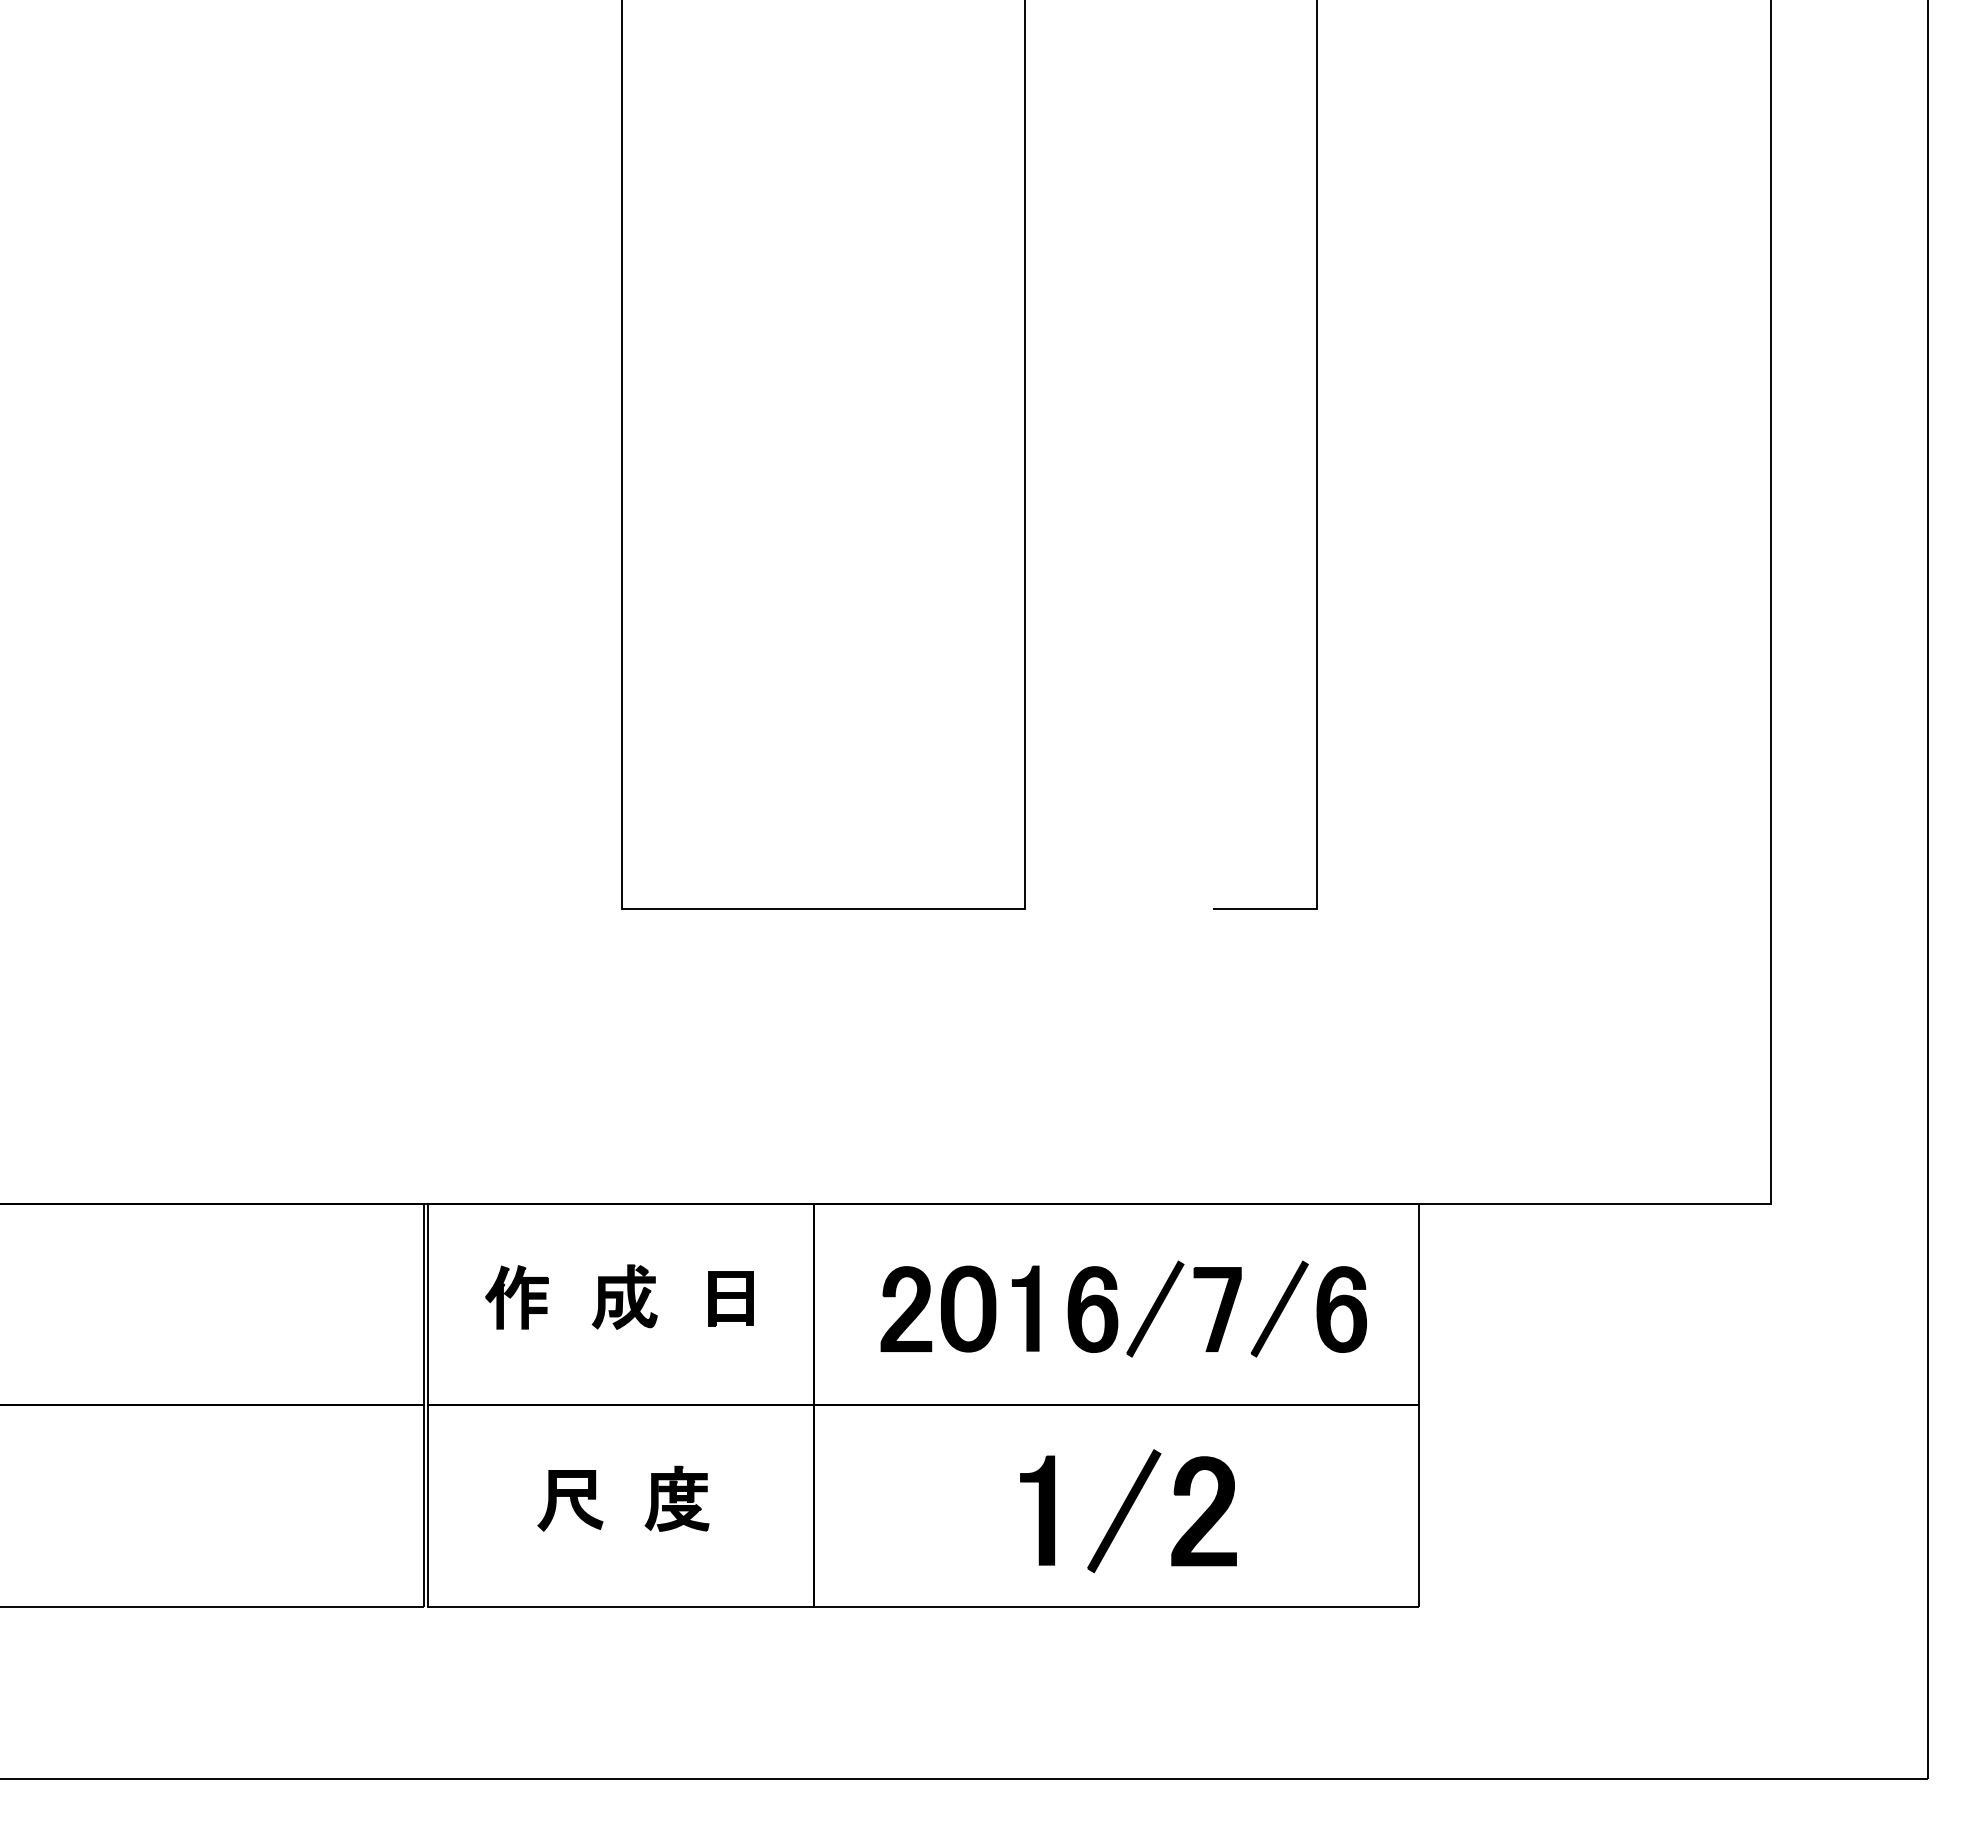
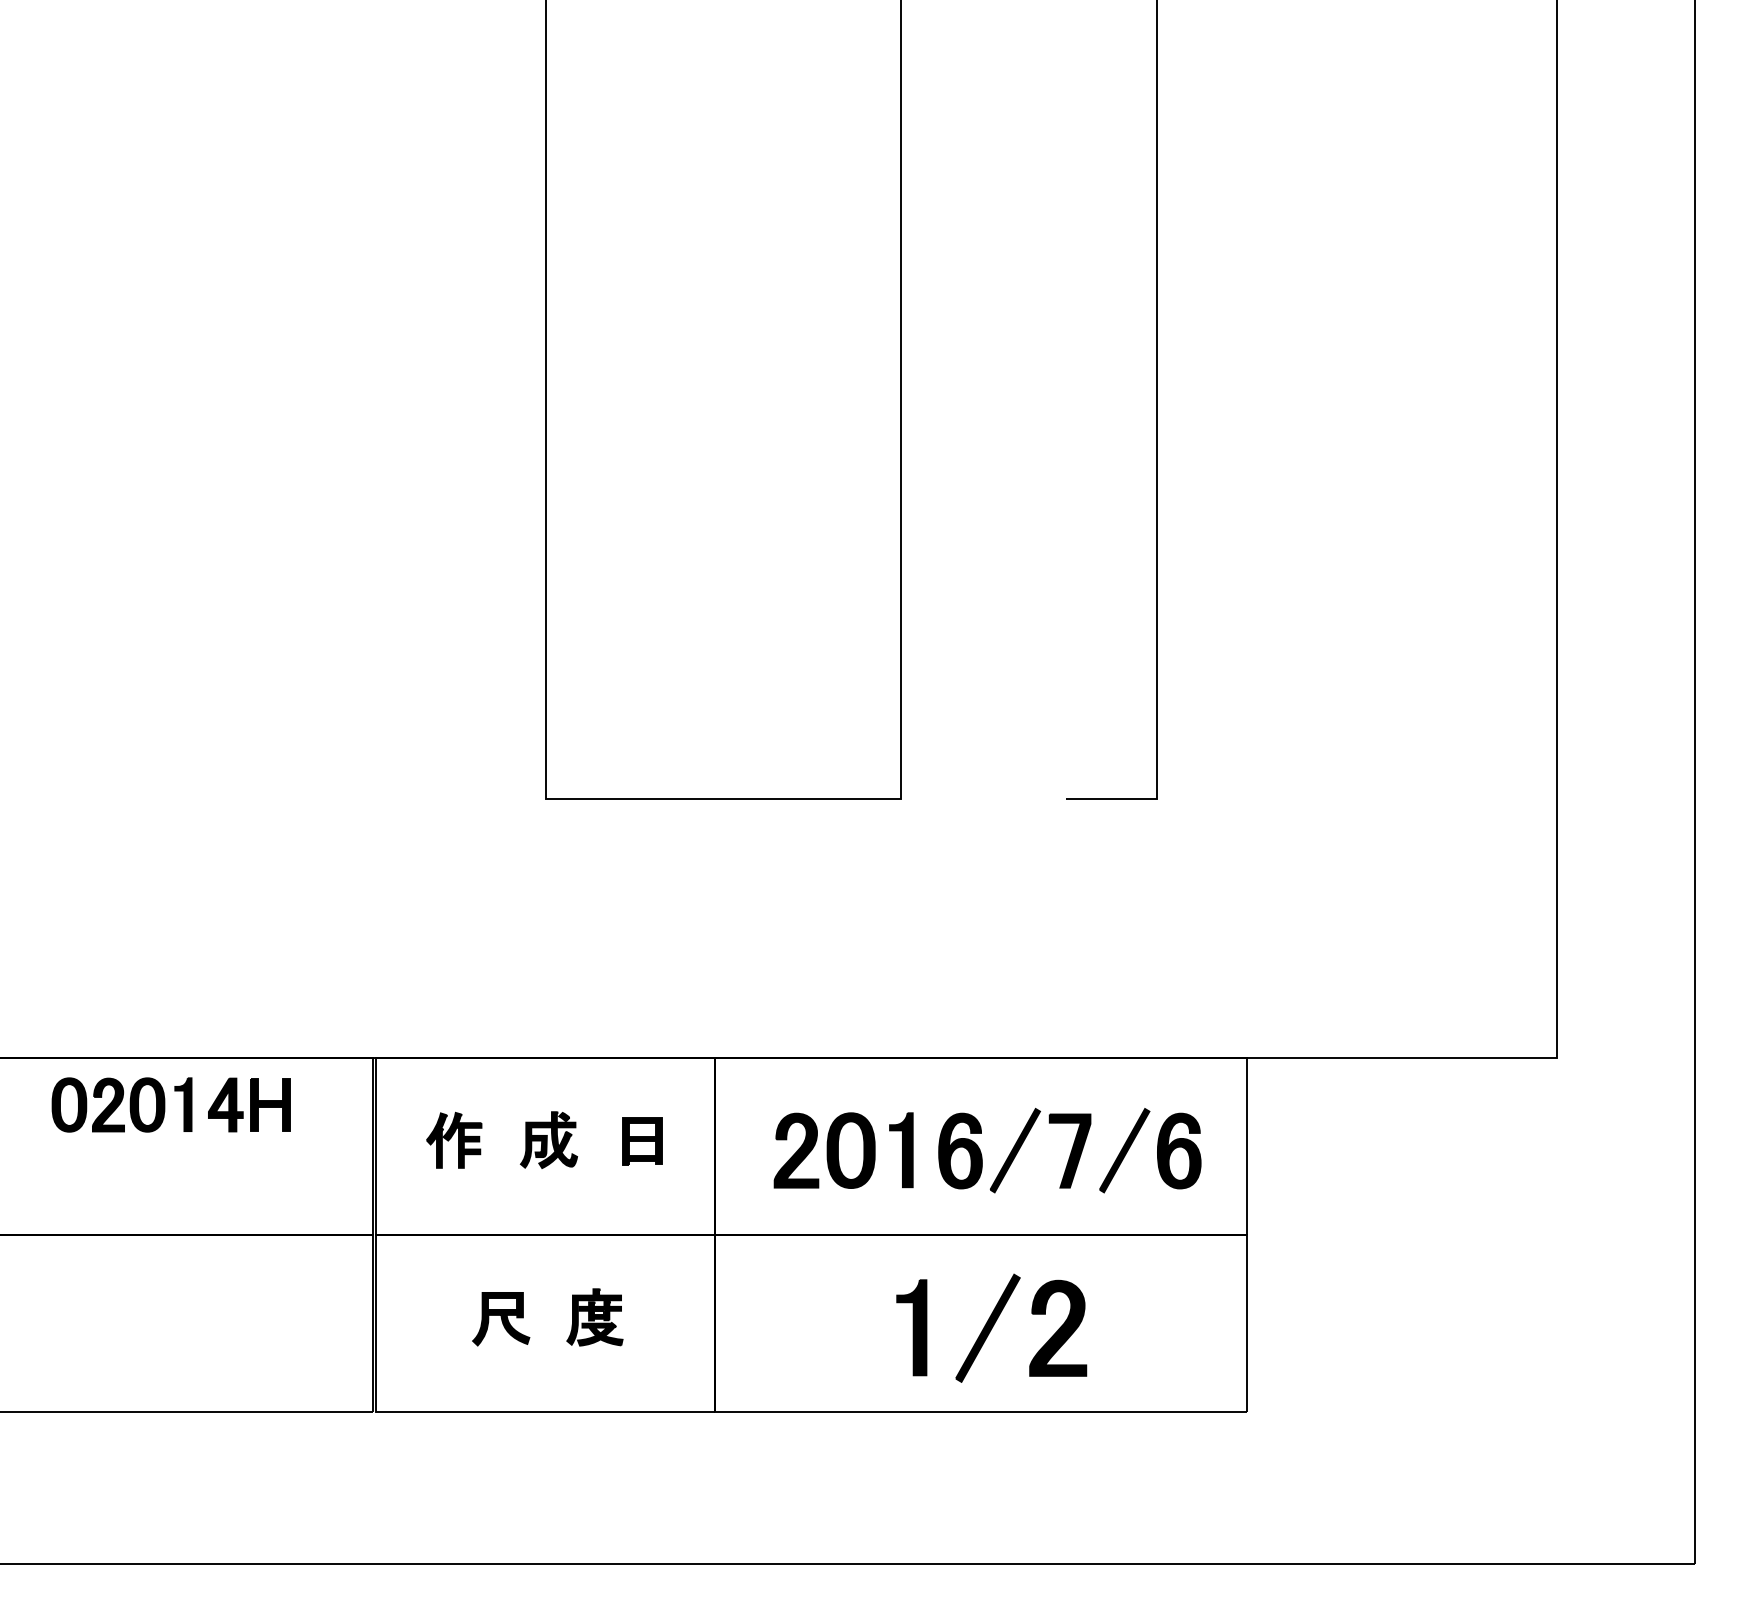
part: (194, 1256) -> (170, 1104), added

